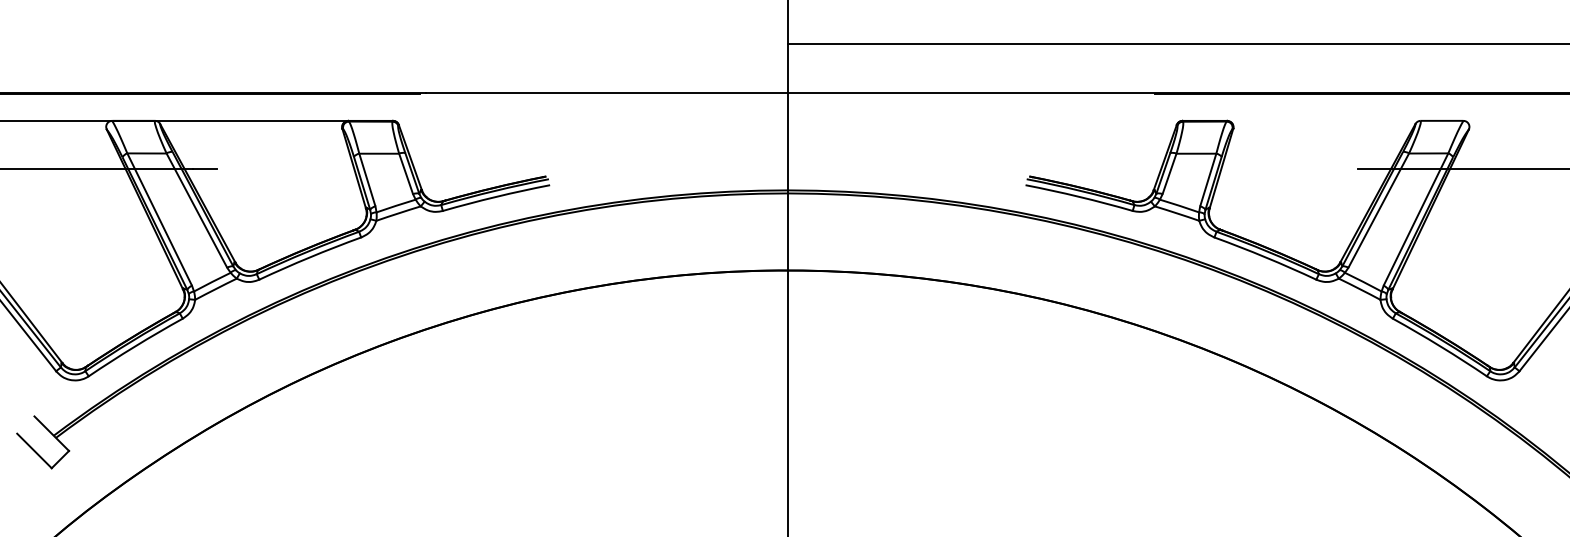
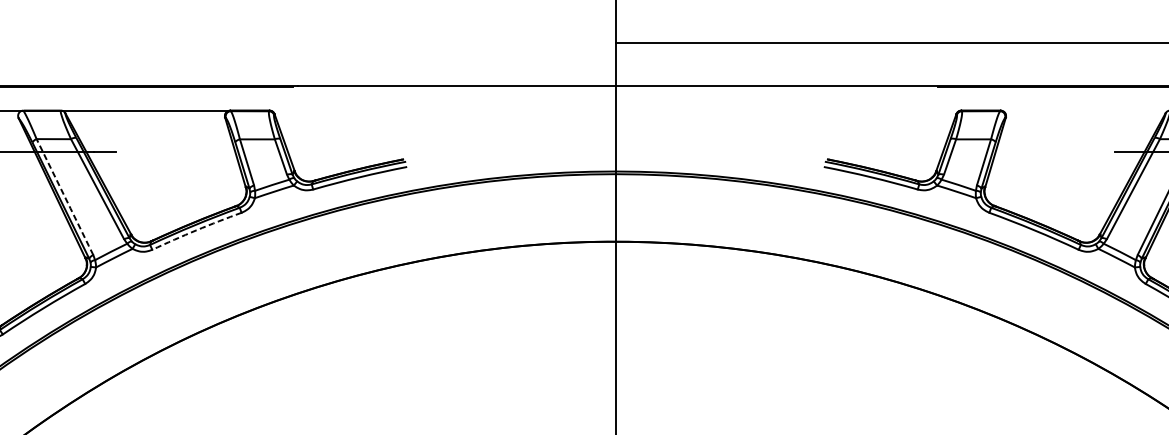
line: (160, 220) -> (65, 197), solid -> dashed
arc: (309, 257) -> (196, 230), solid -> dashed

